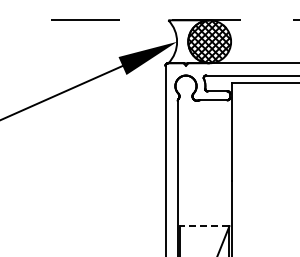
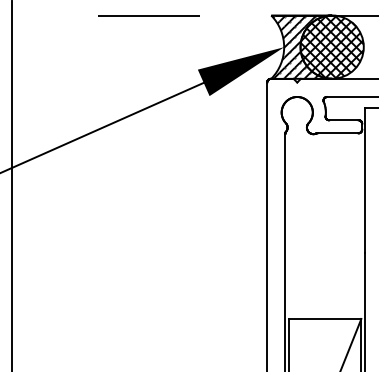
hatch: (187, 41) -> (299, 46), added
line: (204, 226) -> (324, 319), dashed -> solid

